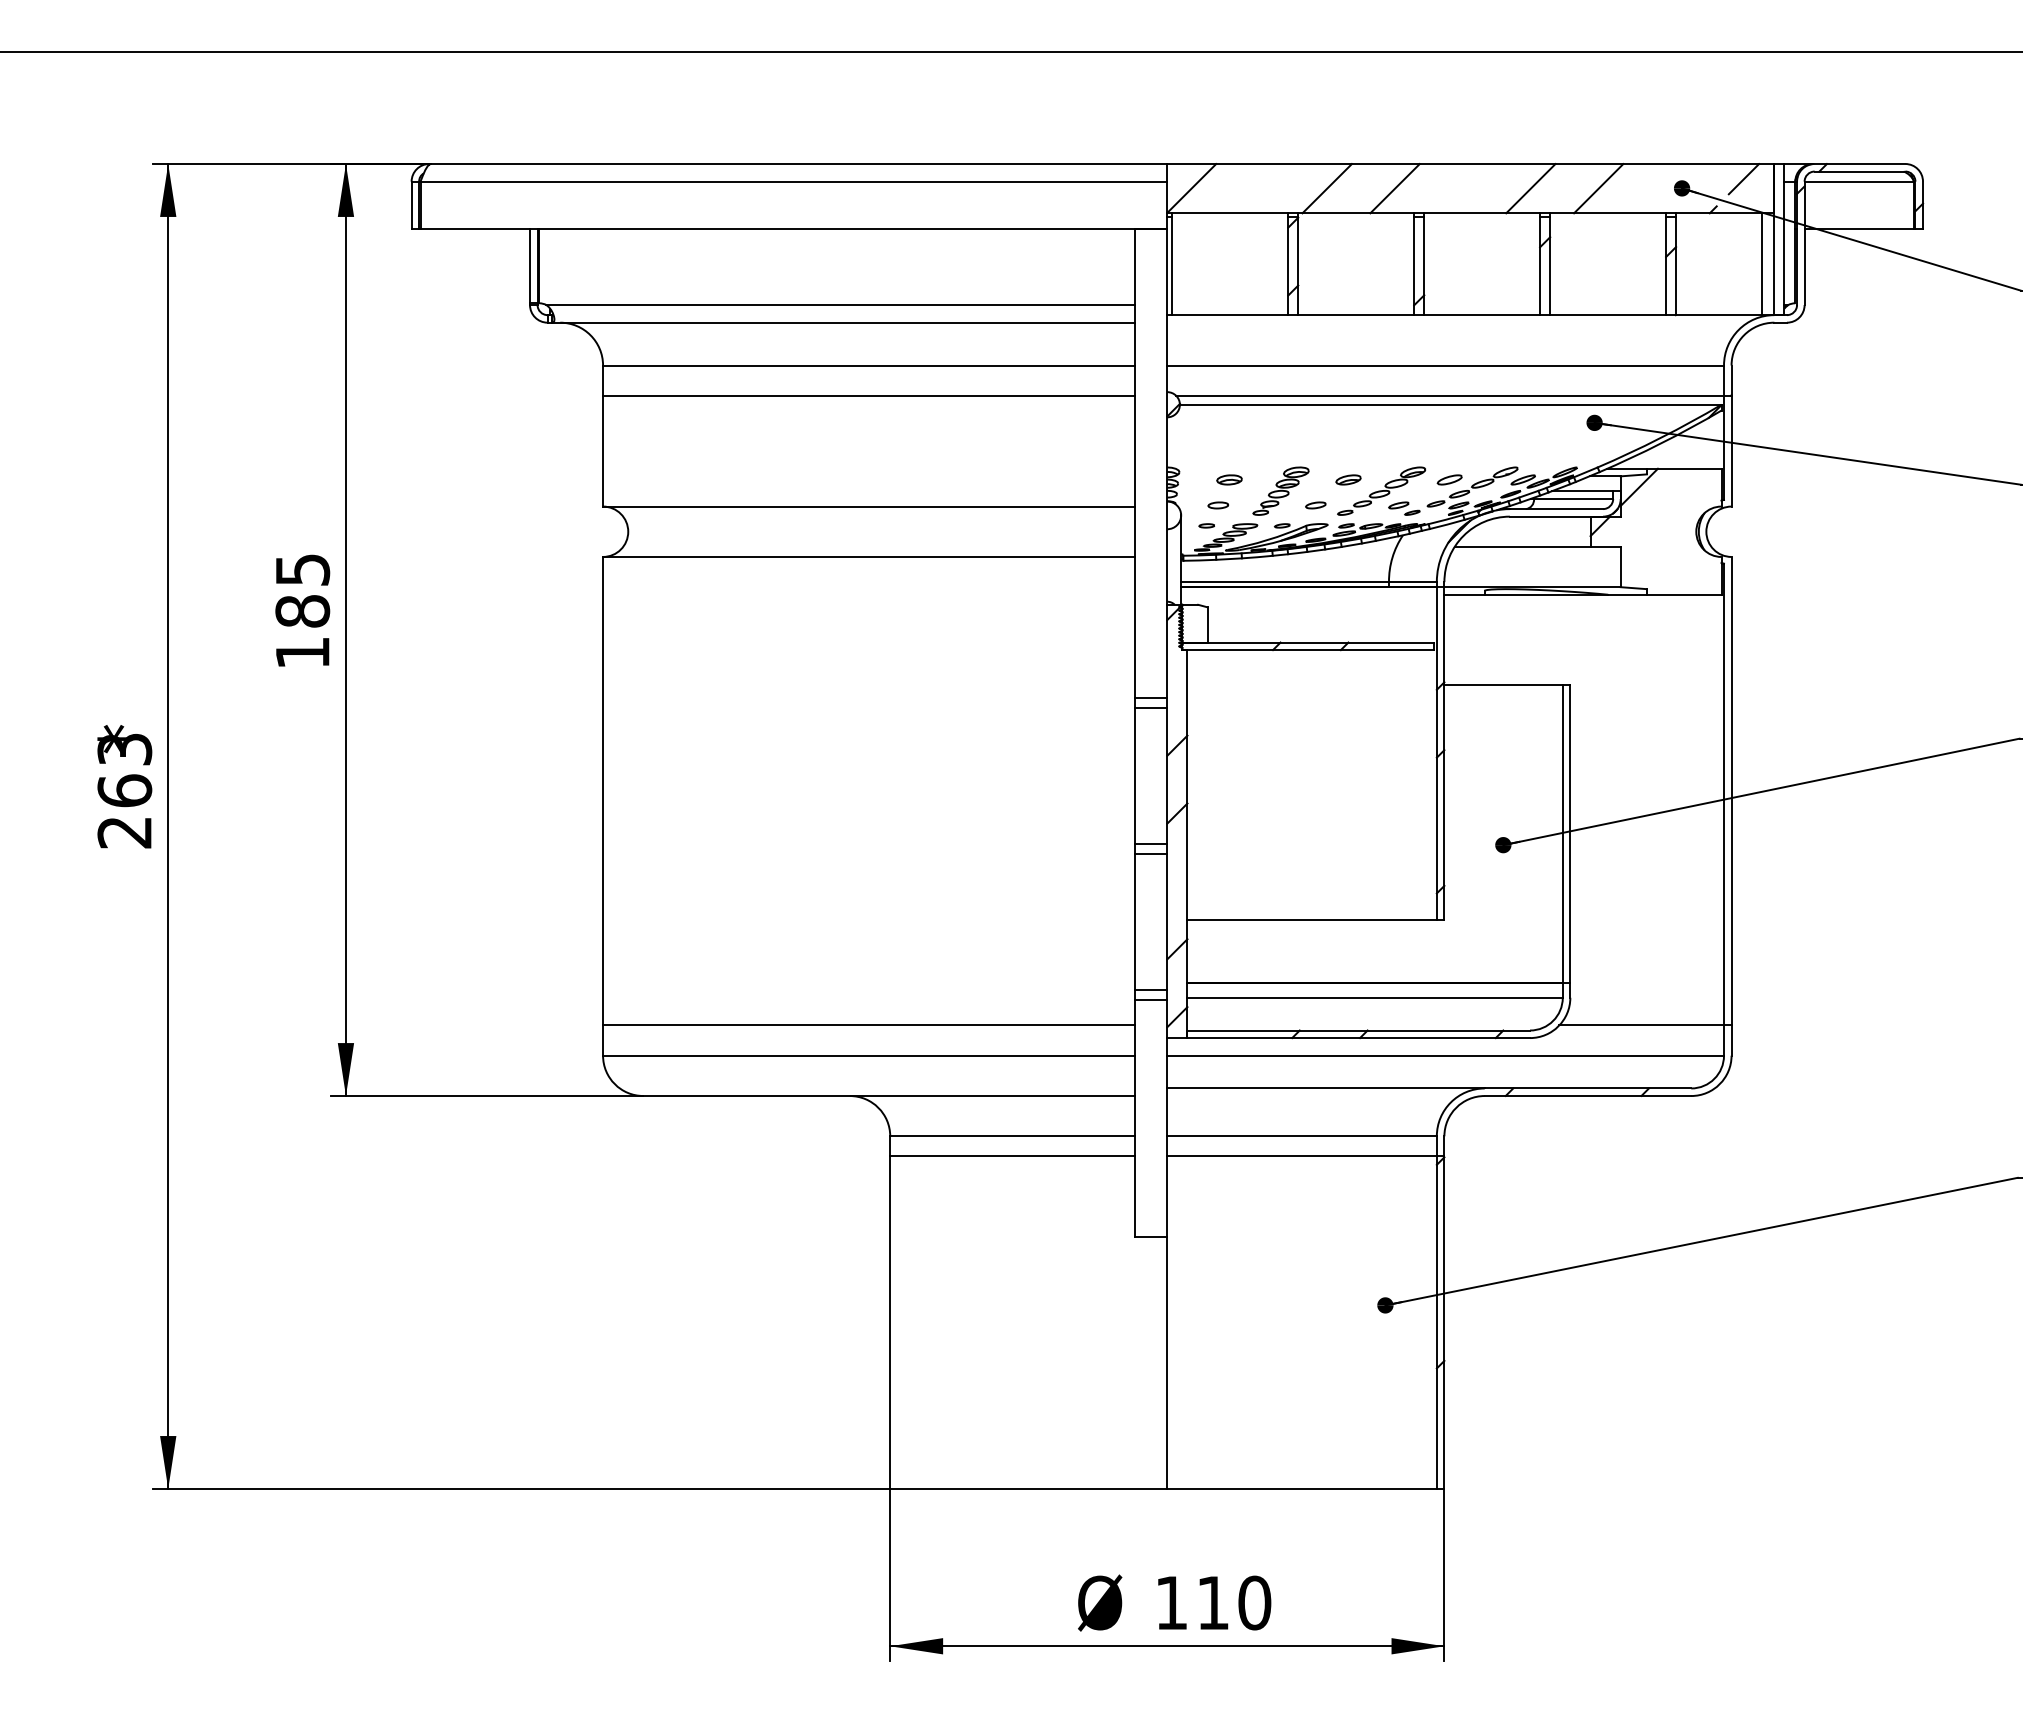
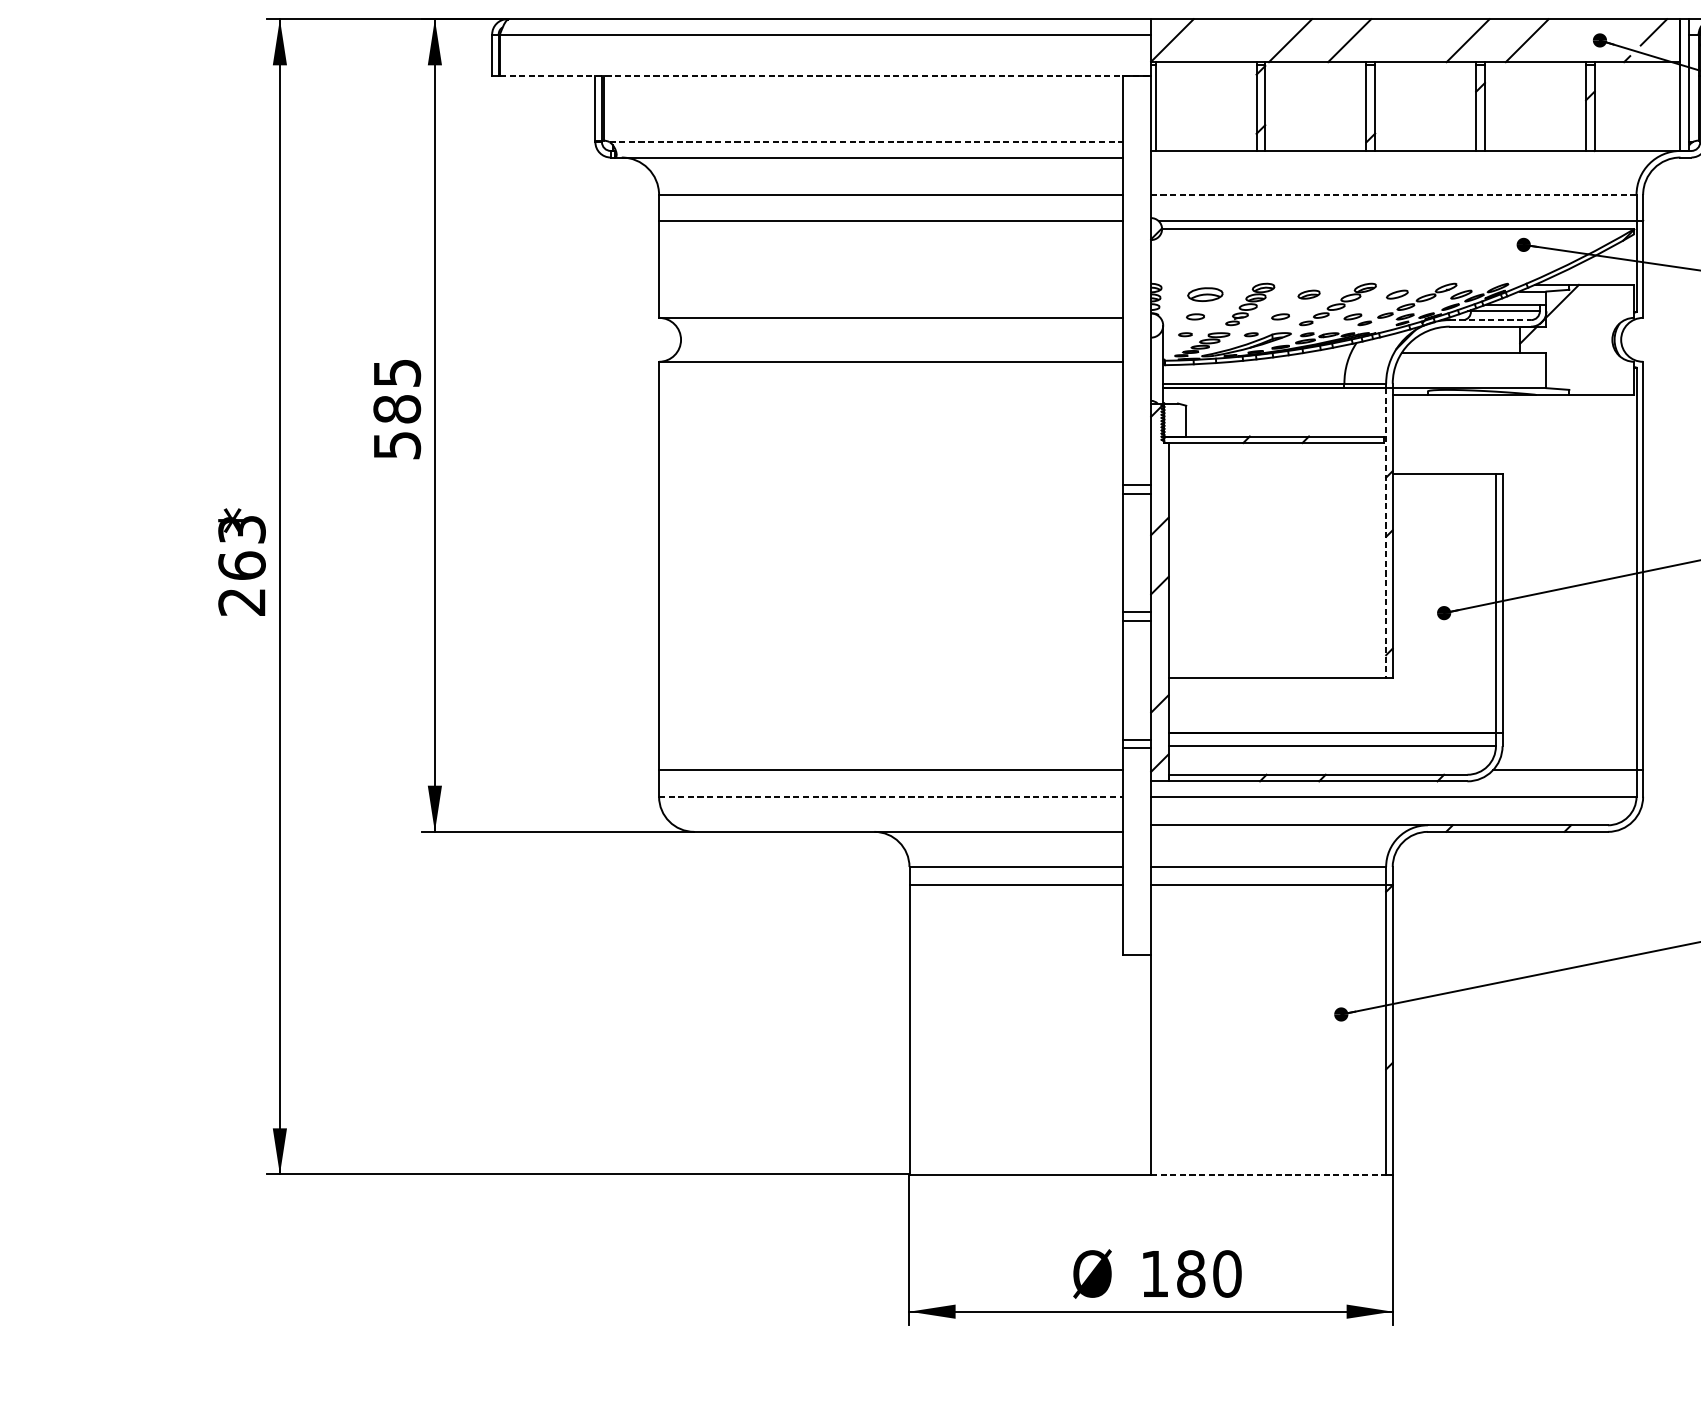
line: (794, 229) -> (826, 76), solid -> dashed
line: (1762, 264) -> (1670, 106), removed
line: (841, 305) -> (866, 142), solid -> dashed
line: (1445, 365) -> (1393, 194), solid -> dashed
part: (1229, 479) -> (1205, 294), size x1.6
line: (1556, 509) -> (1490, 320), solid -> dashed
text: (303, 652) -> (397, 445), 185 -> 585
line: (1436, 753) -> (1385, 533), solid -> dashed
line: (868, 1055) -> (890, 796), solid -> dashed
line: (1302, 1488) -> (1268, 1174), solid -> dashed
text: (1213, 1602) -> (1191, 1273), 110 -> 180

